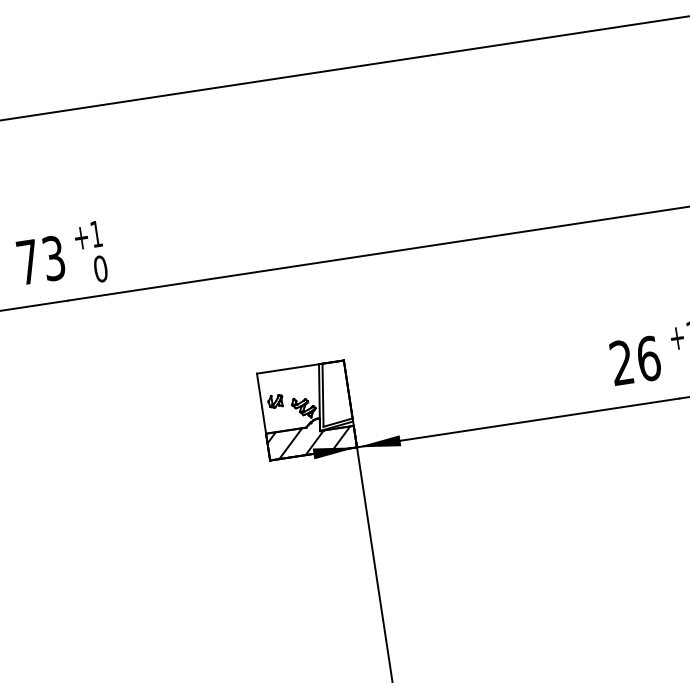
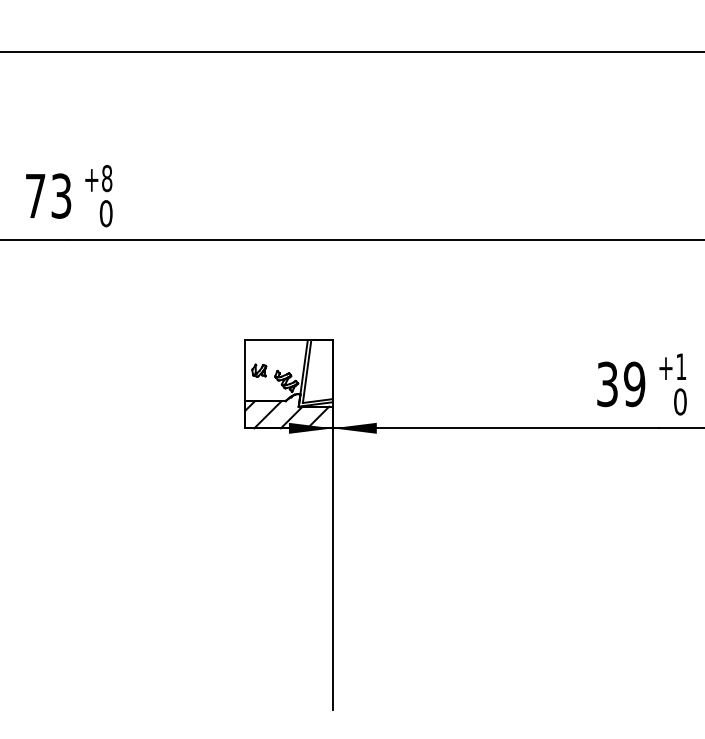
text: (96, 234) -> (107, 178), +1 -> +8
text: (635, 360) -> (621, 384), 26 -> 39

